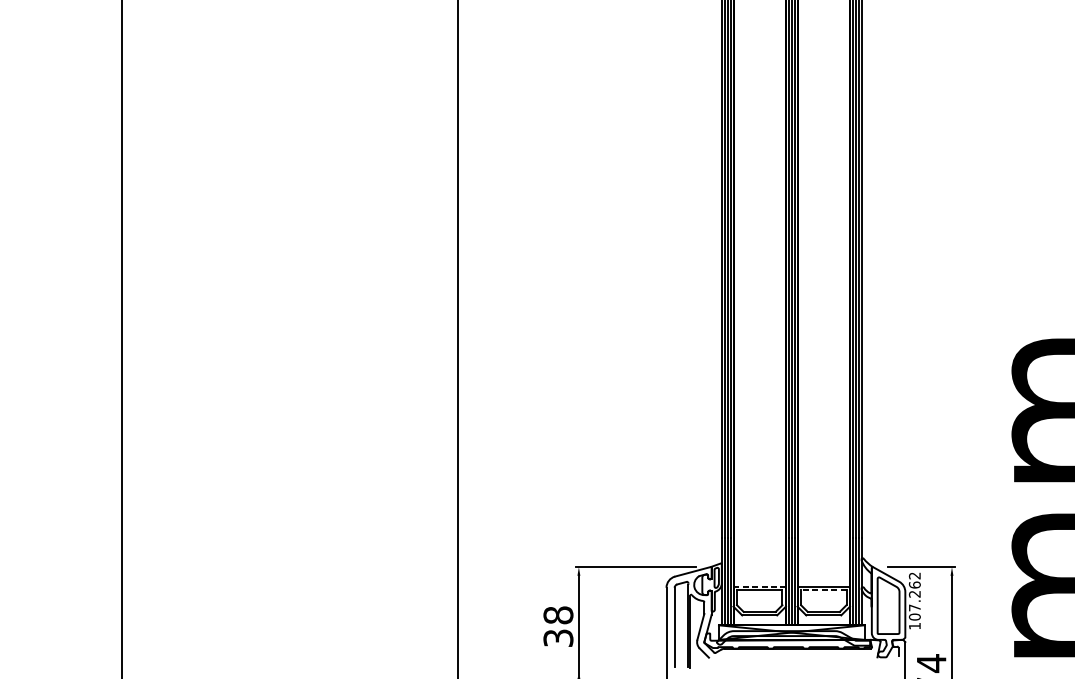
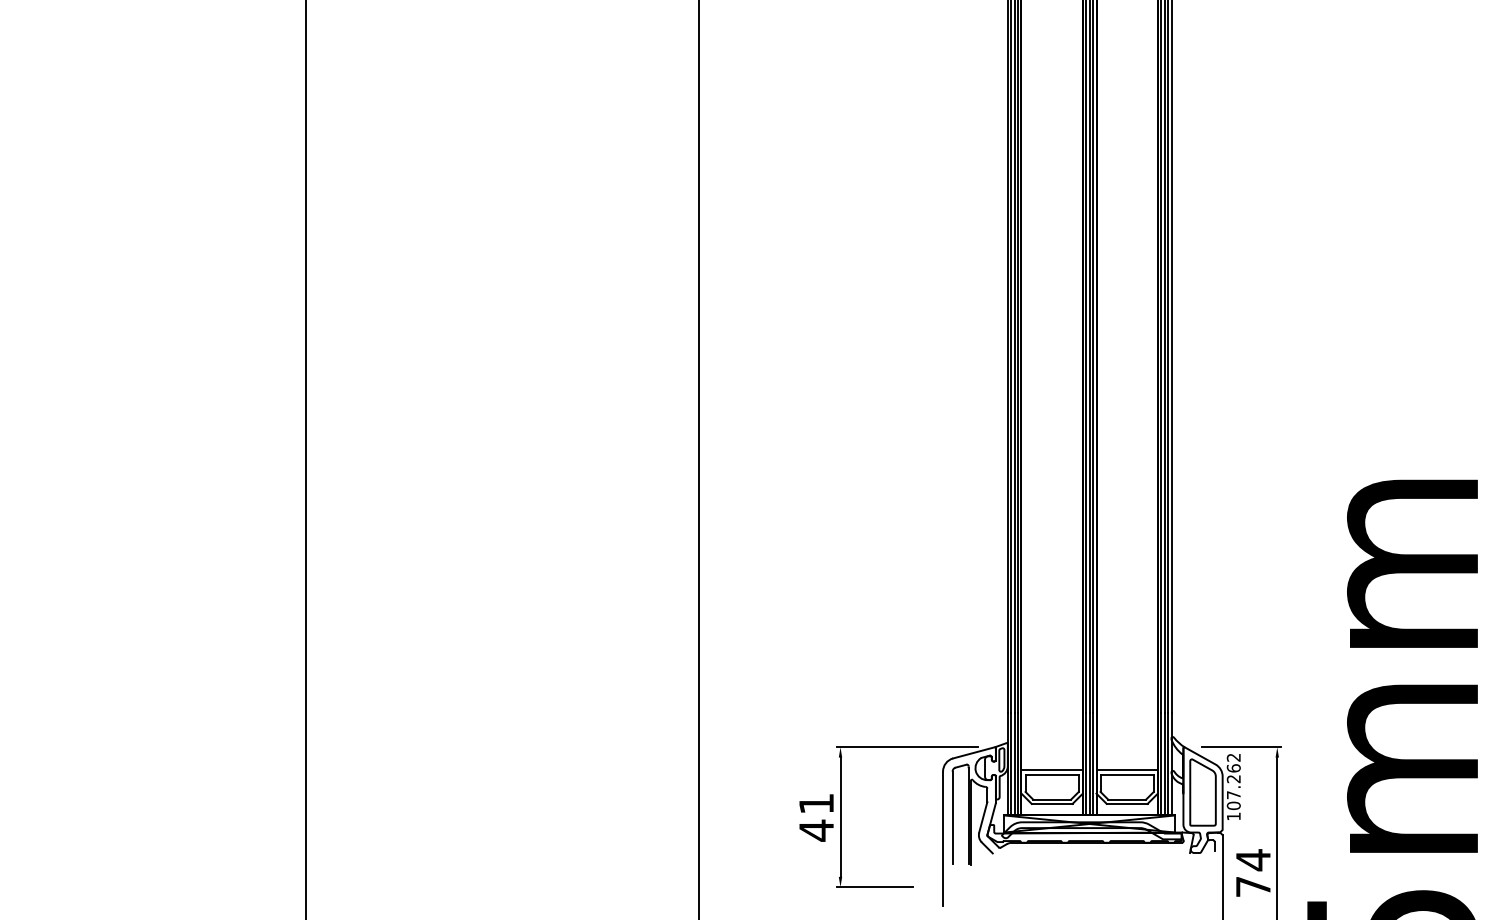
line: (759, 586) -> (1052, 770), dashed -> solid
line: (824, 590) -> (1127, 774), dashed -> solid
text: (558, 627) -> (816, 817), 38 -> 41

